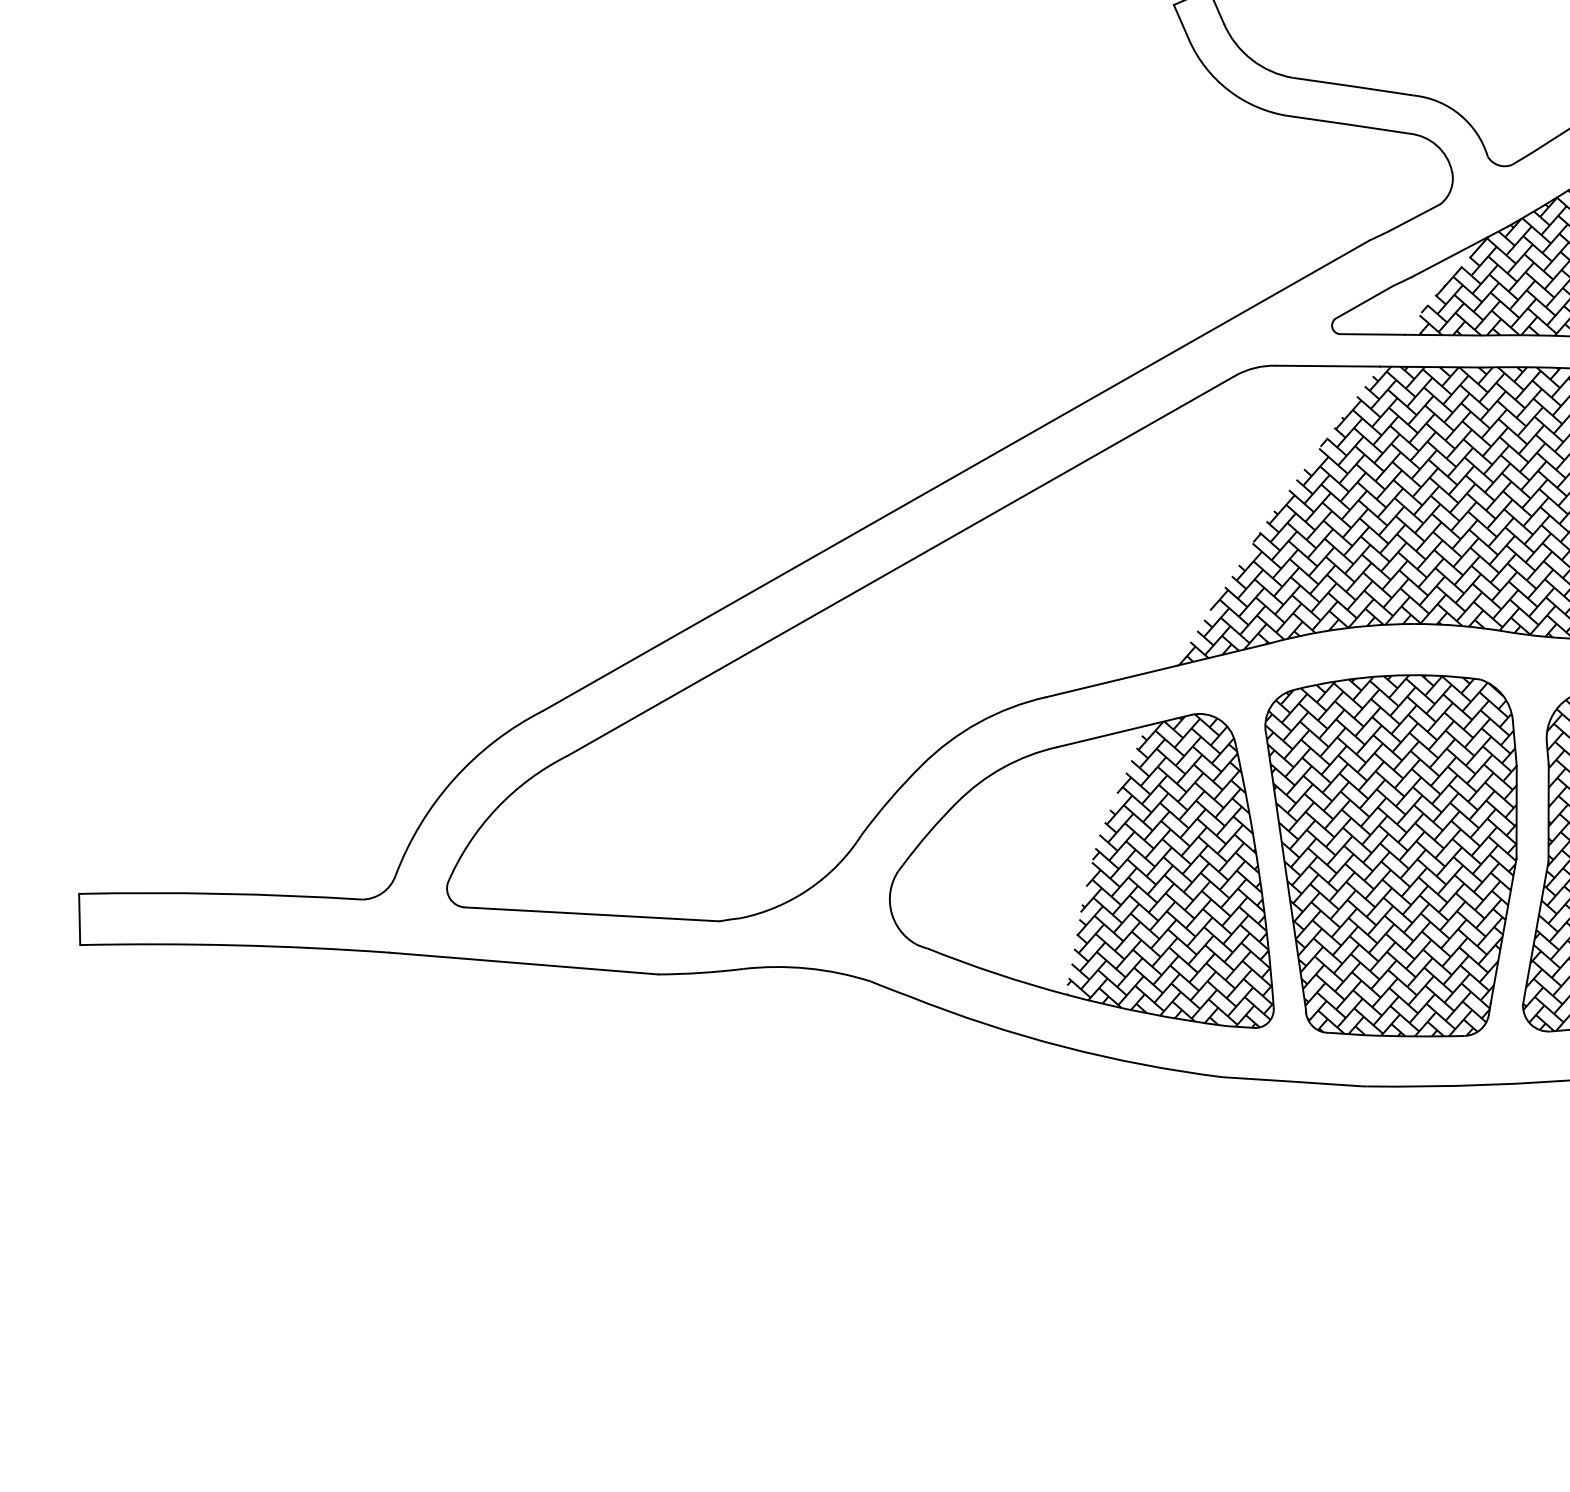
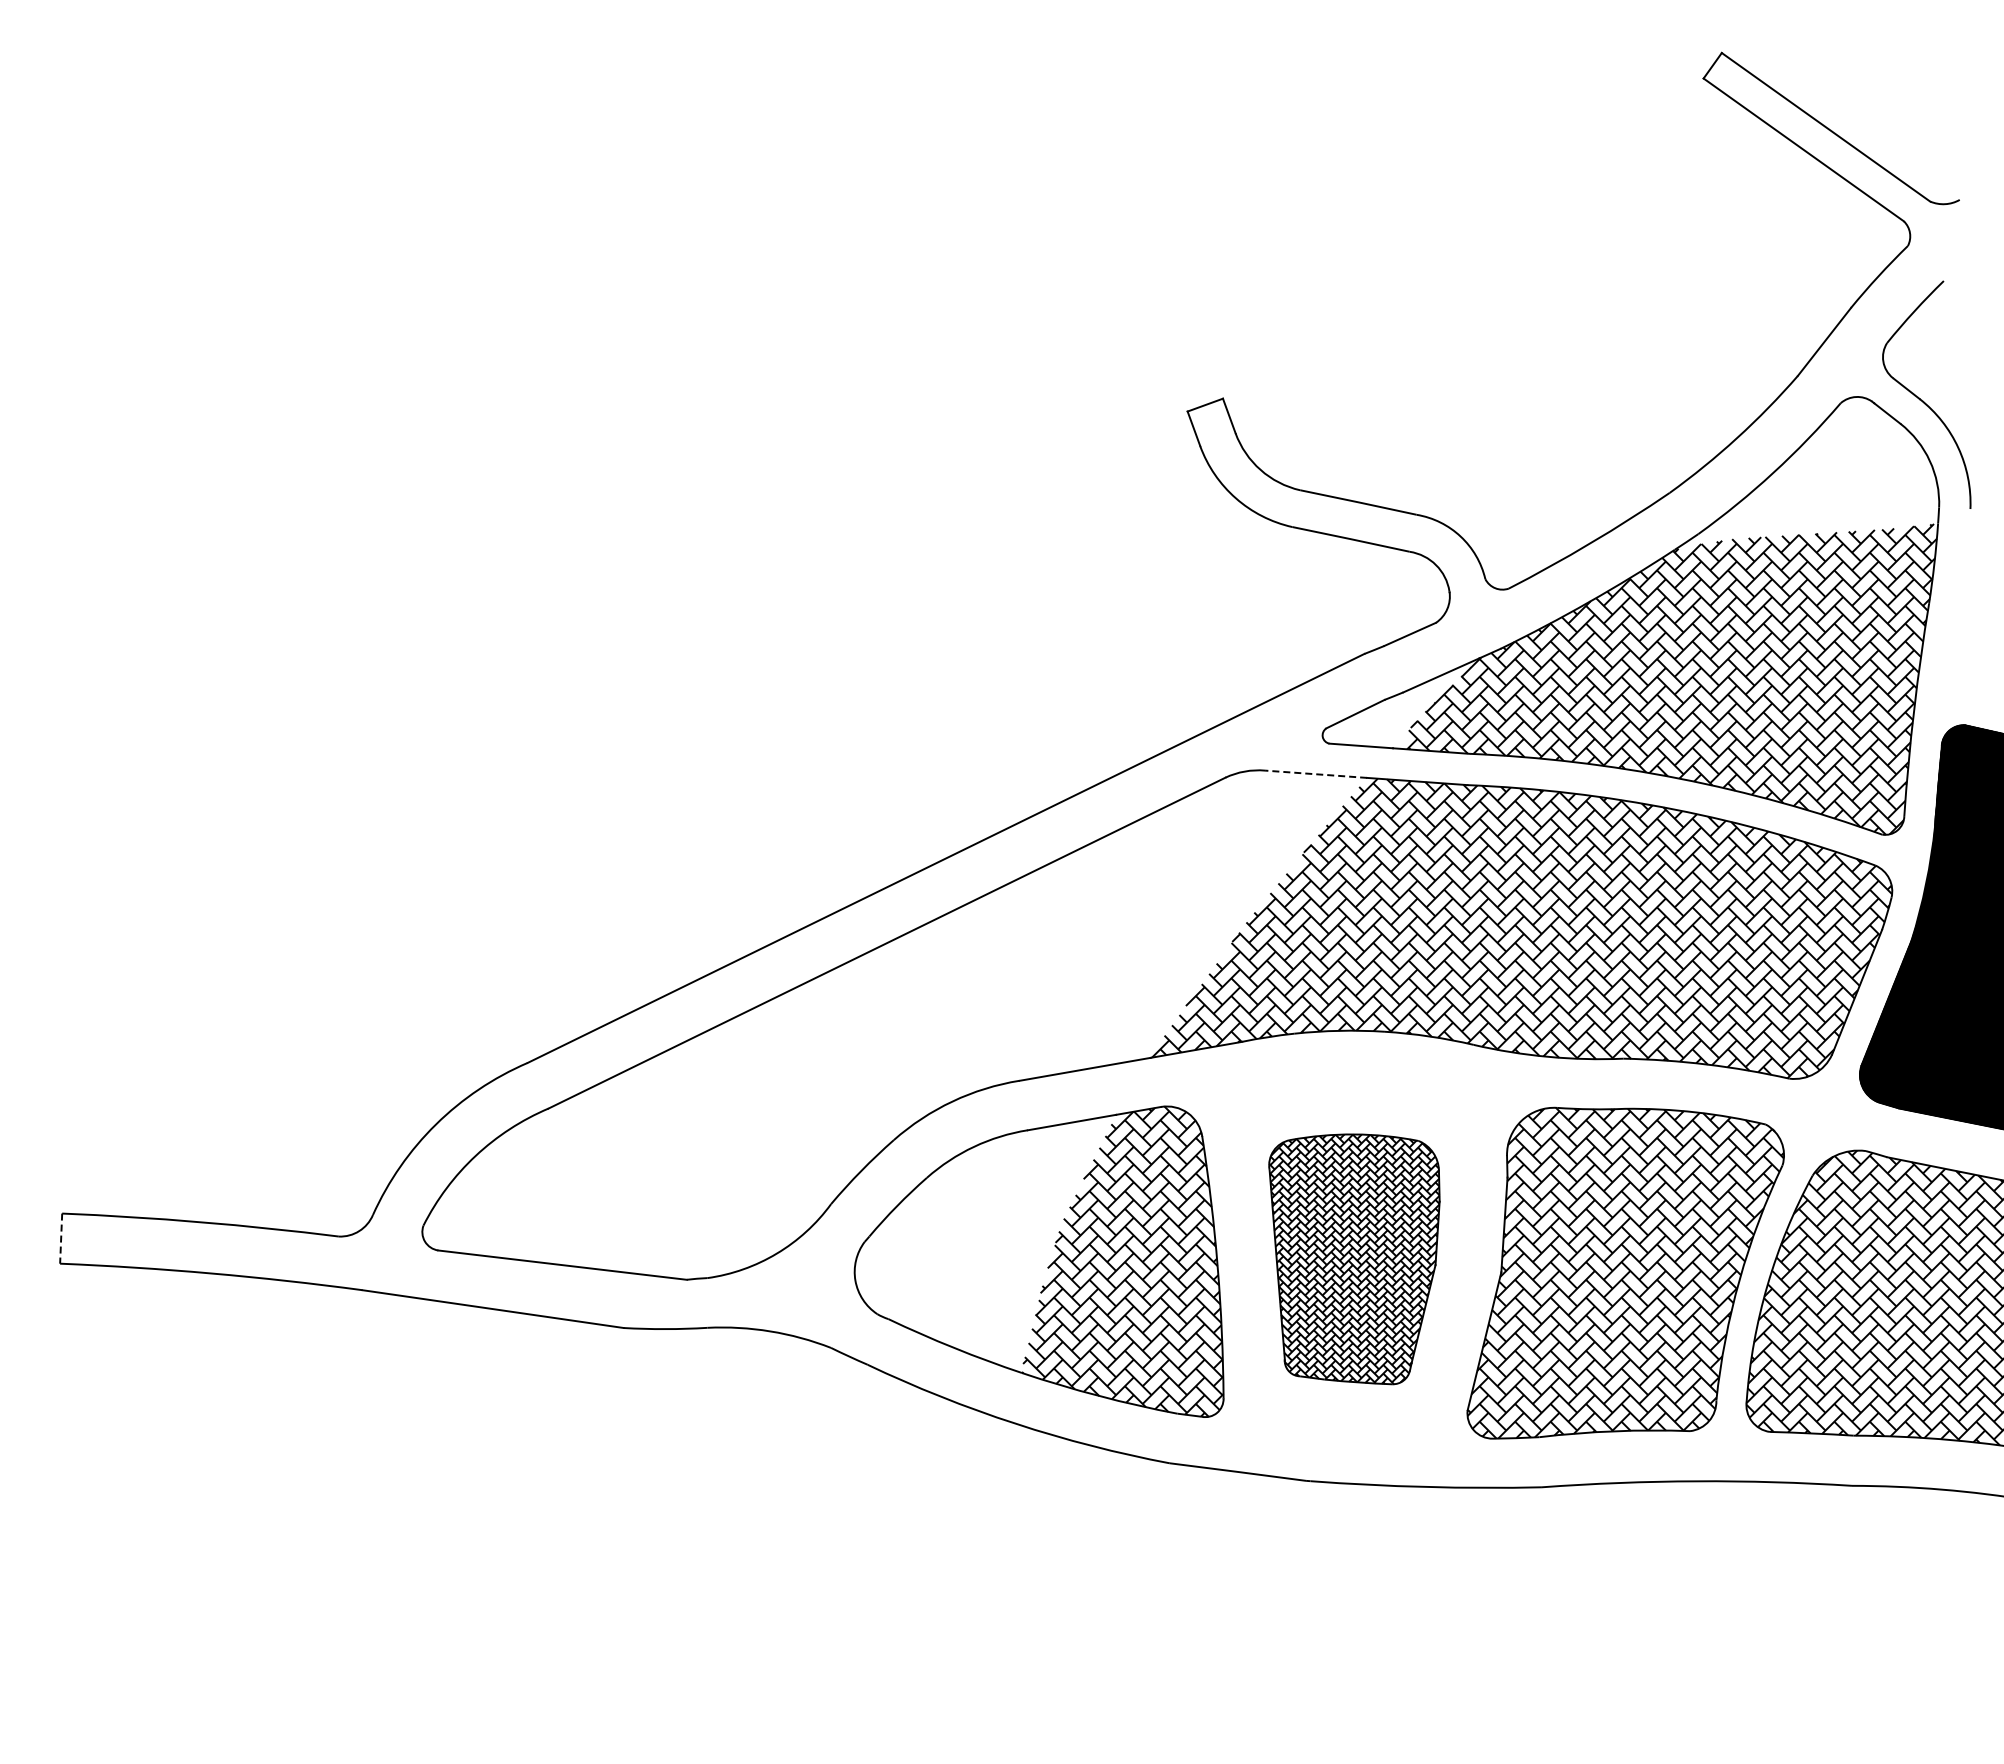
line: (1327, 366) -> (1315, 774), solid -> dashed
part: (1398, 857) -> (1354, 1259), size x0.7
line: (80, 920) -> (61, 1239), solid -> dashed

